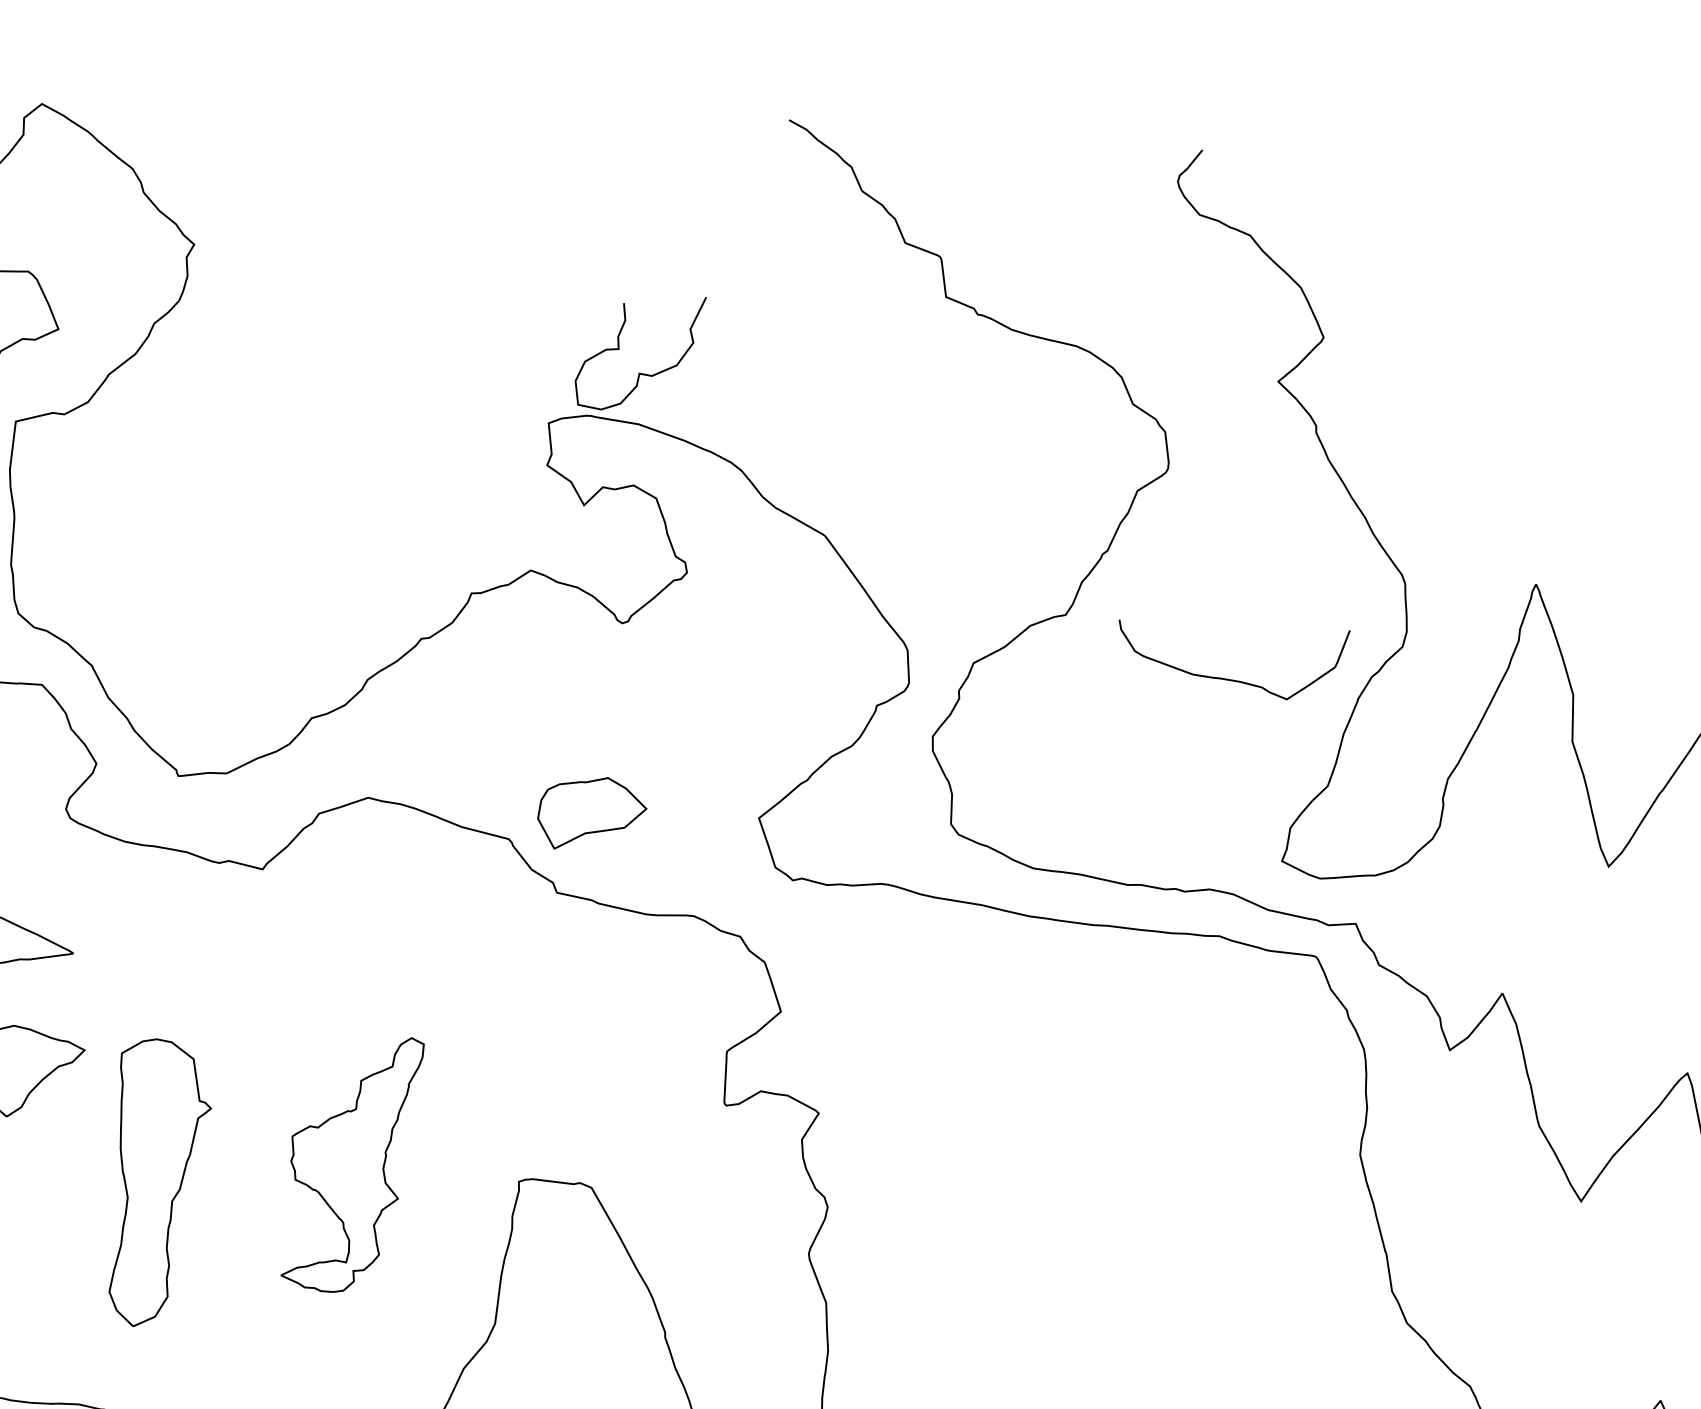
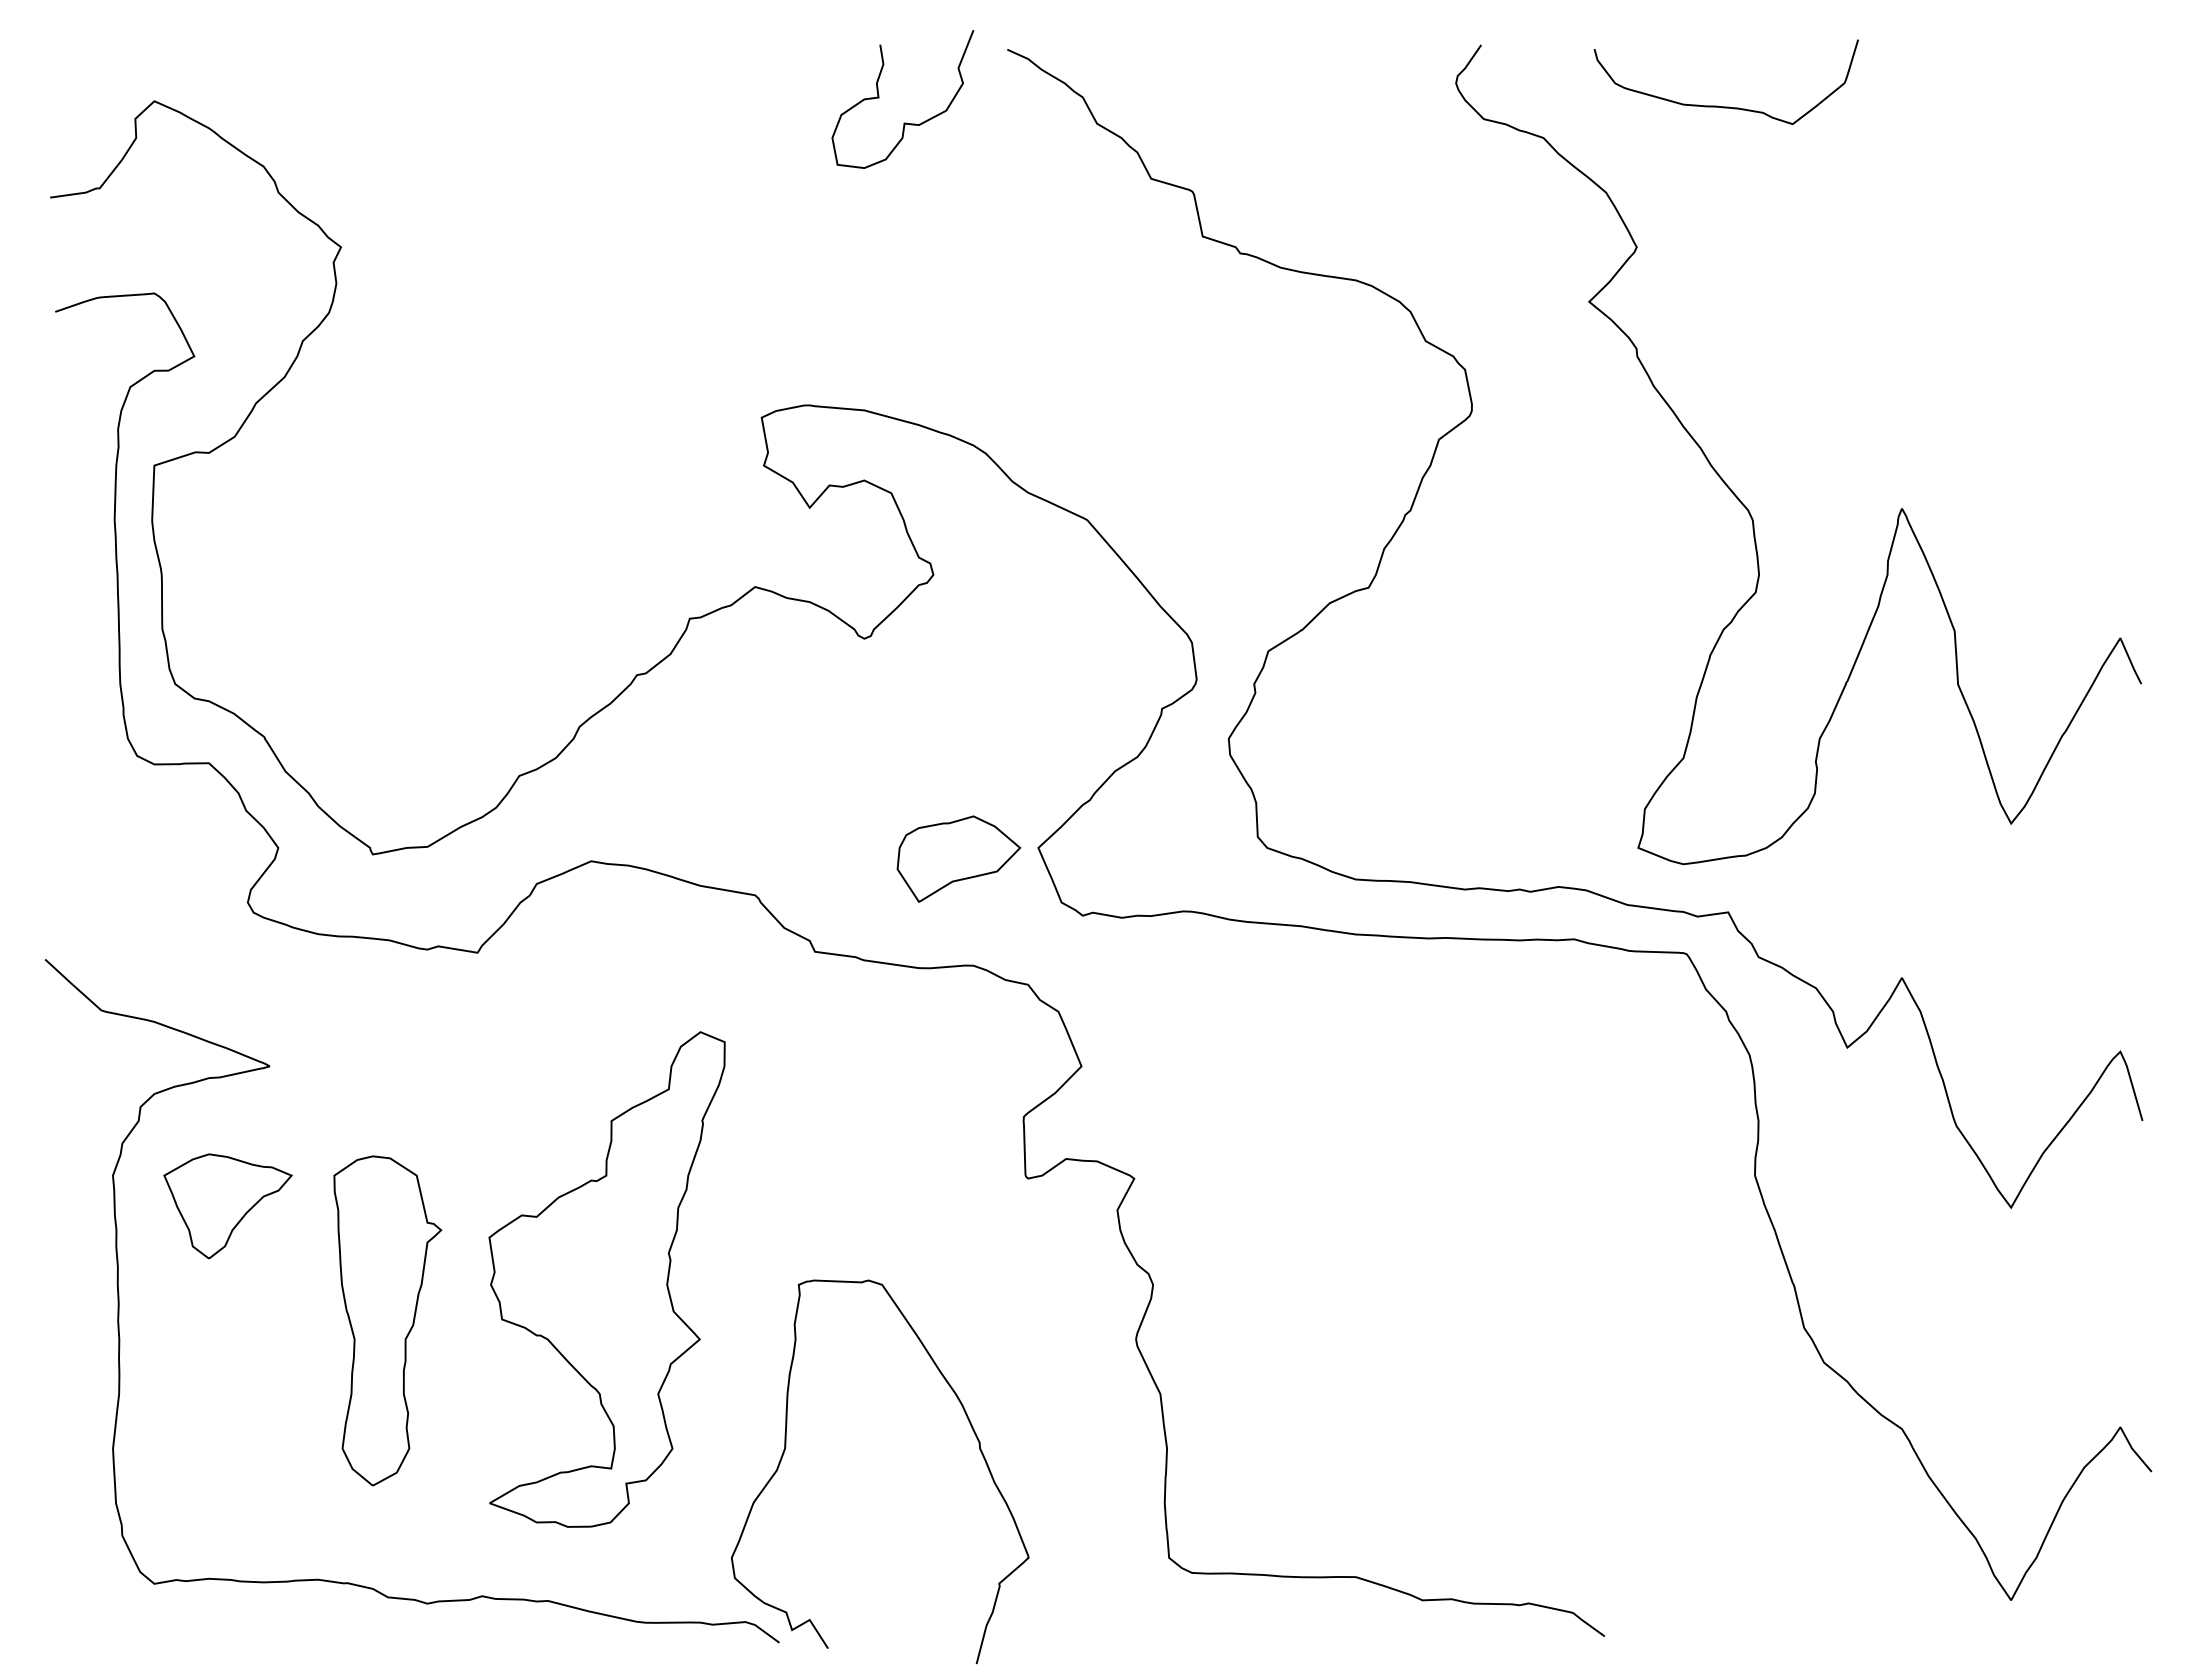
curve: (619, 349) -> (879, 98), moved
curve: (1229, 679) -> (1725, 106), moved
part: (591, 813) -> (958, 858), moved
part: (351, 1163) -> (606, 1279), size x1.67

